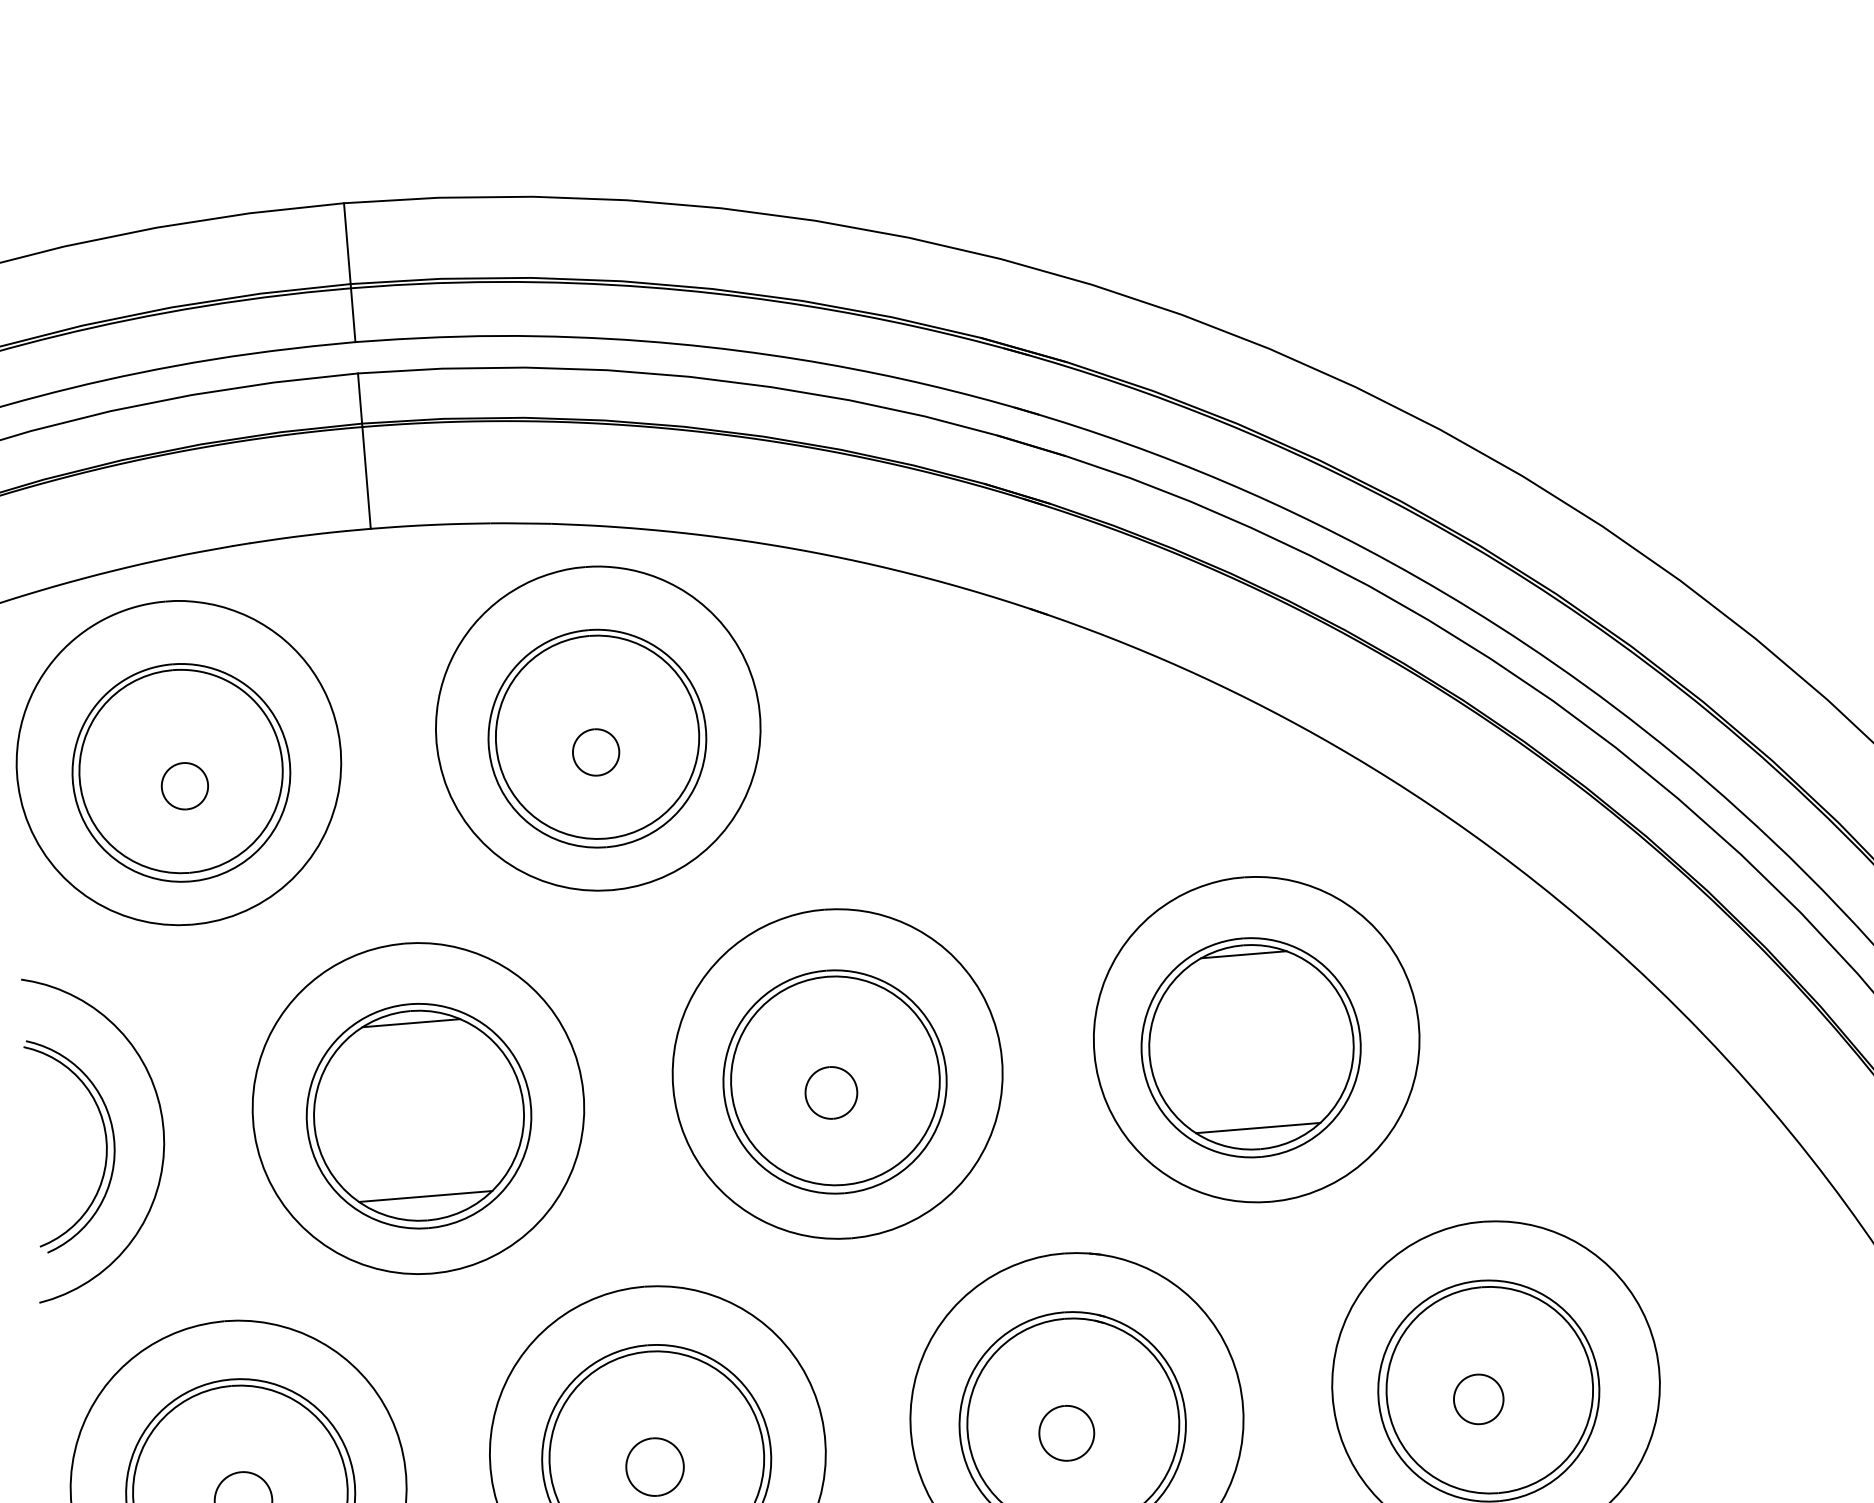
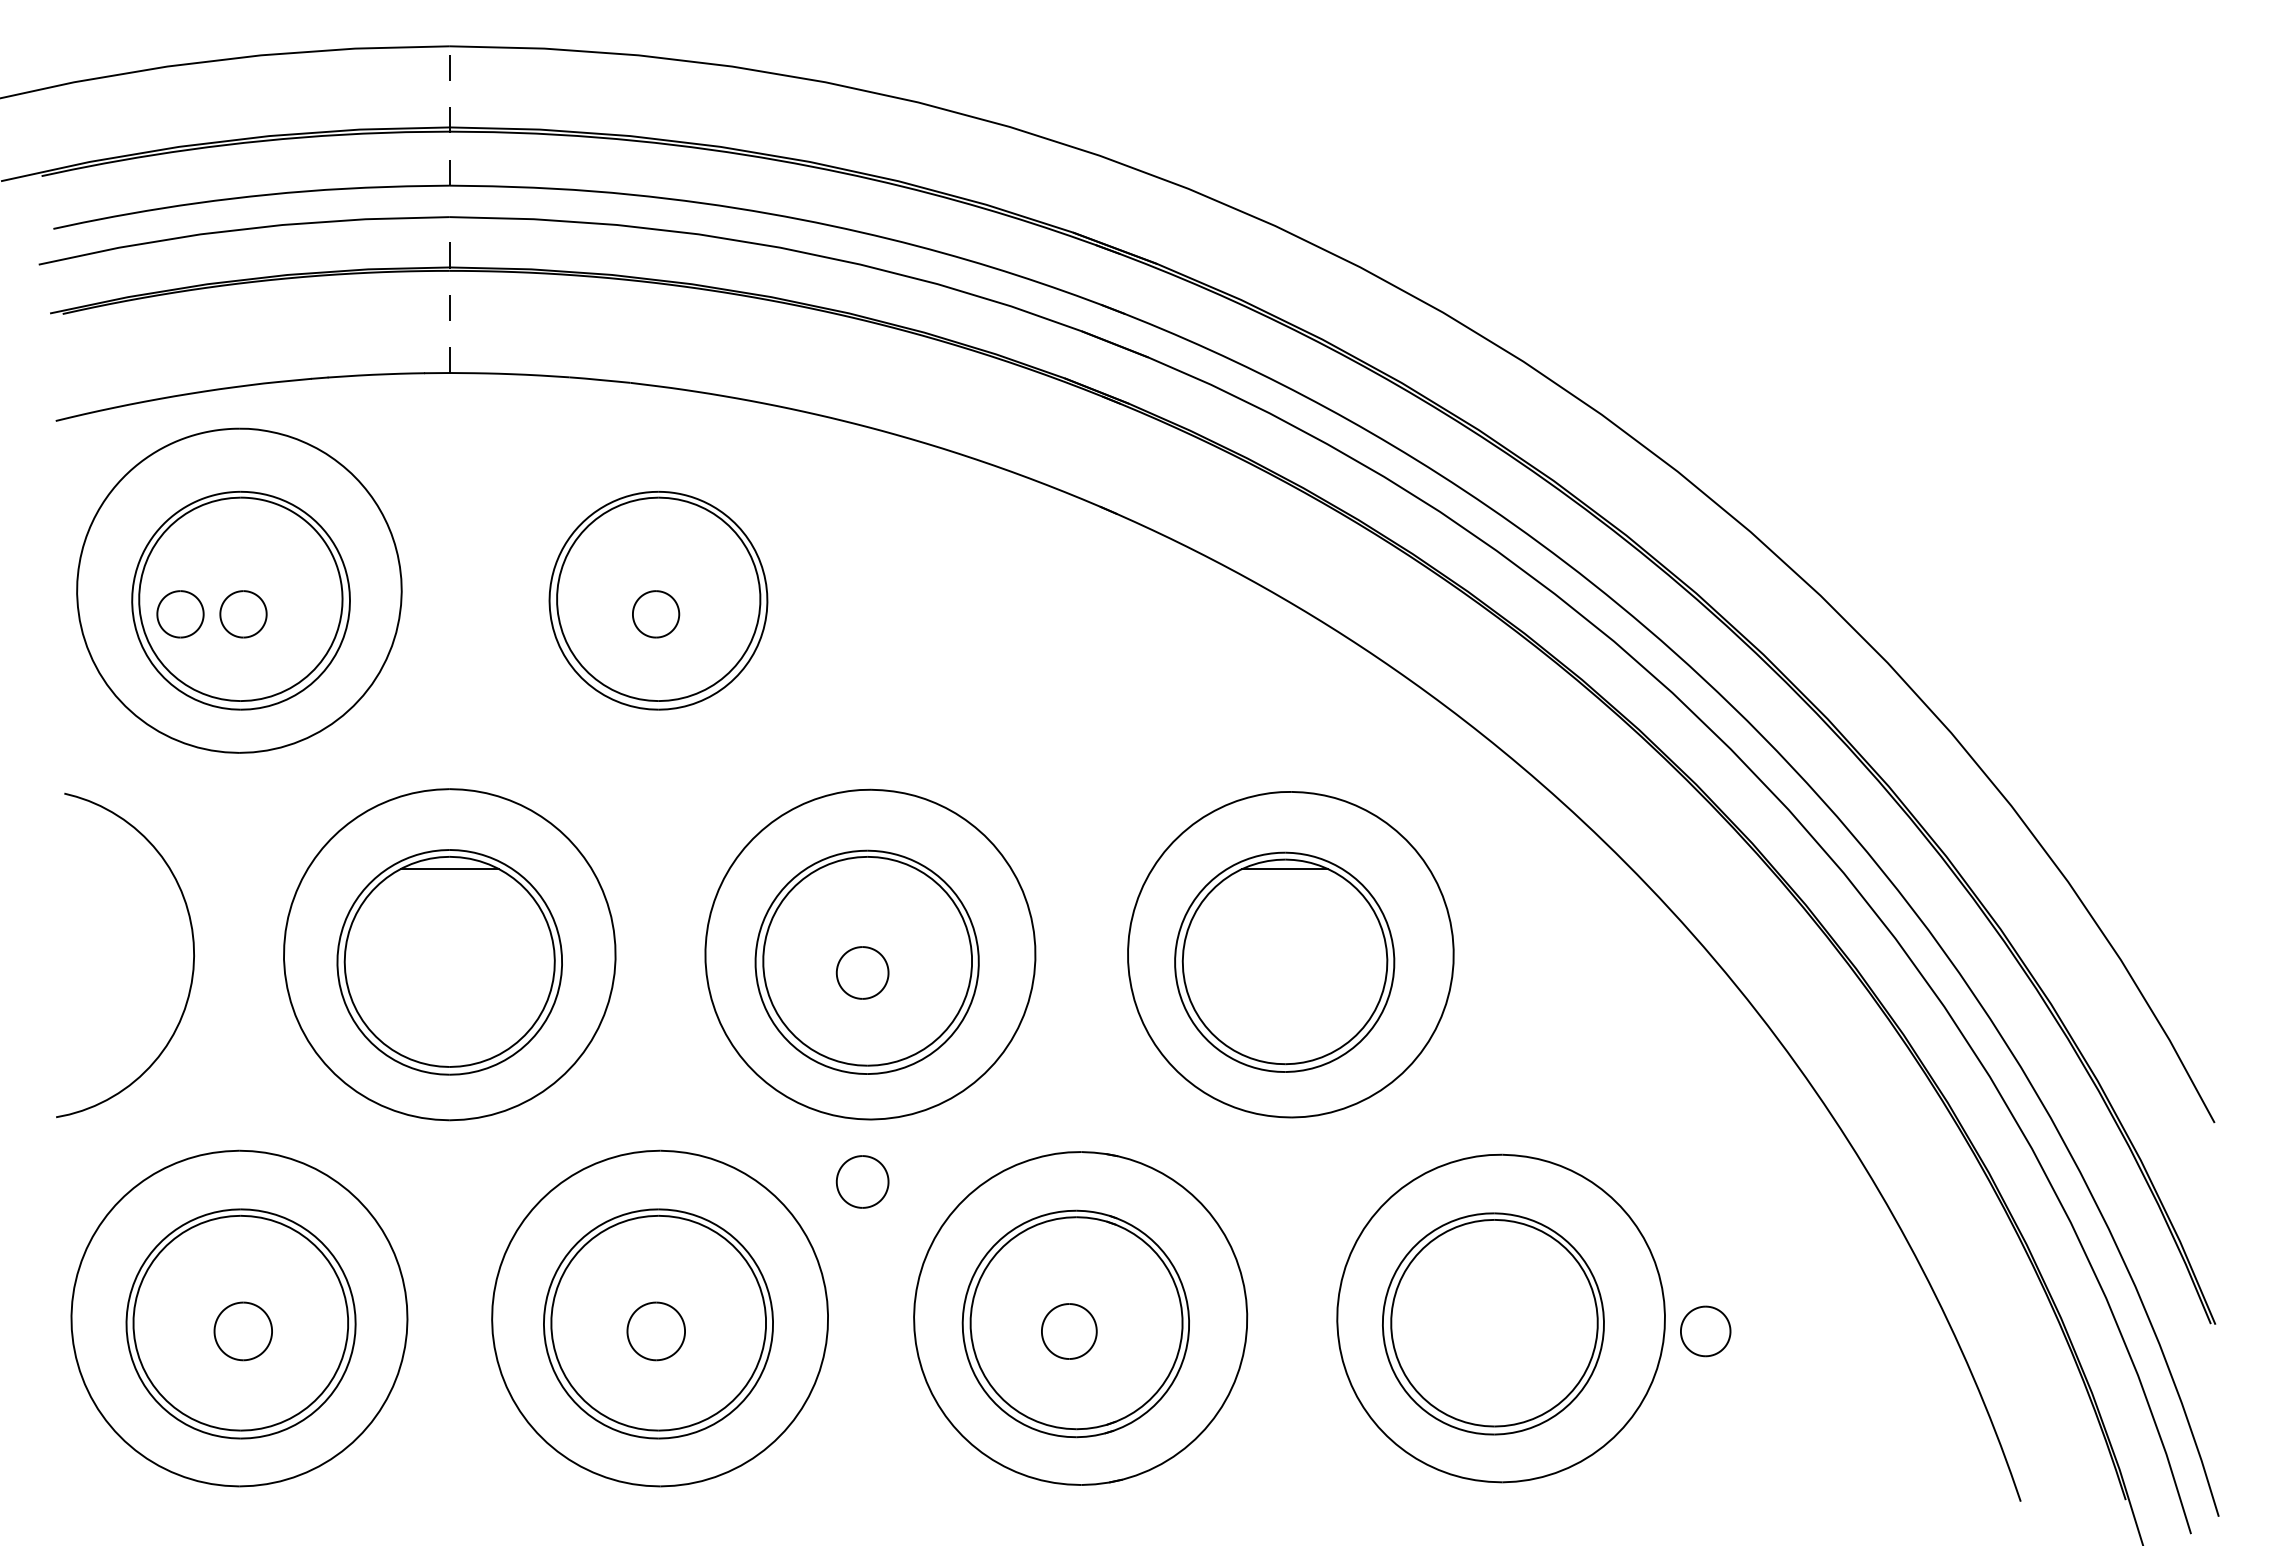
line: (349, 272) -> (449, 115), solid -> dashed
line: (364, 451) -> (449, 295), solid -> dashed
part: (597, 728) -> (659, 590), removed
part: (122, 791) -> (180, 614), added
line: (1257, 1127) -> (1284, 1042), removed
part: (105, 1141) -> (135, 961), removed
line: (425, 1196) -> (449, 1042), removed
part: (848, 1300) -> (862, 1181), added
part: (1478, 1399) -> (1705, 1331), moved

